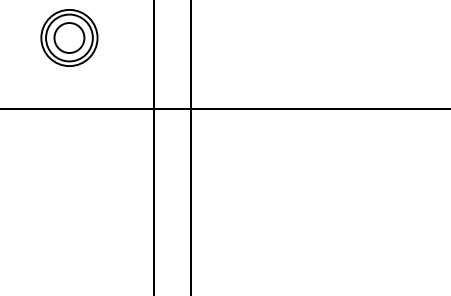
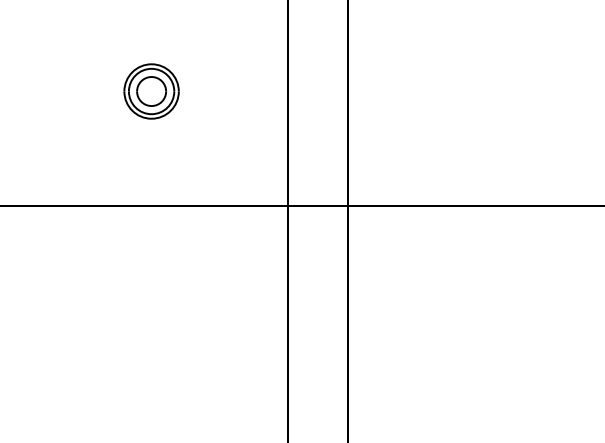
part: (69, 37) -> (151, 90), size x0.6

